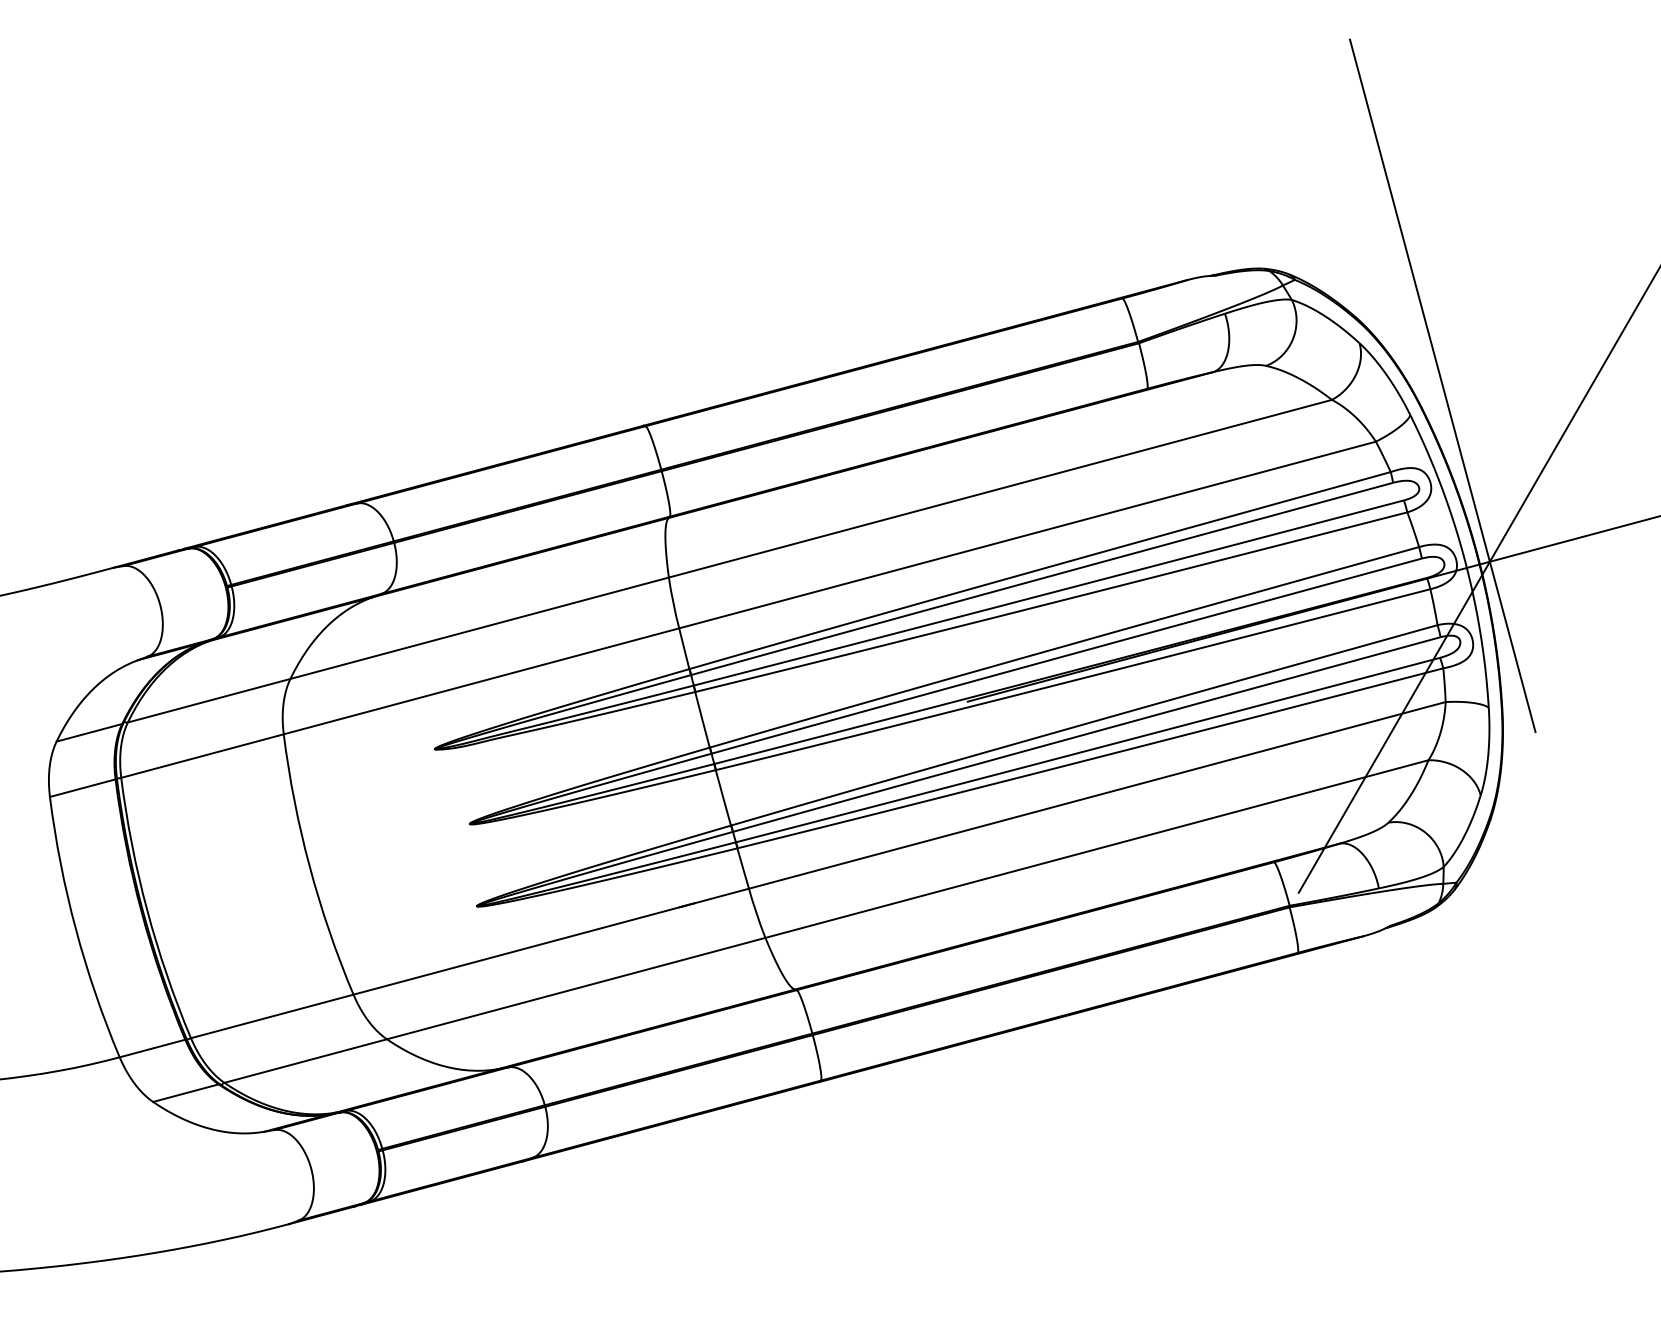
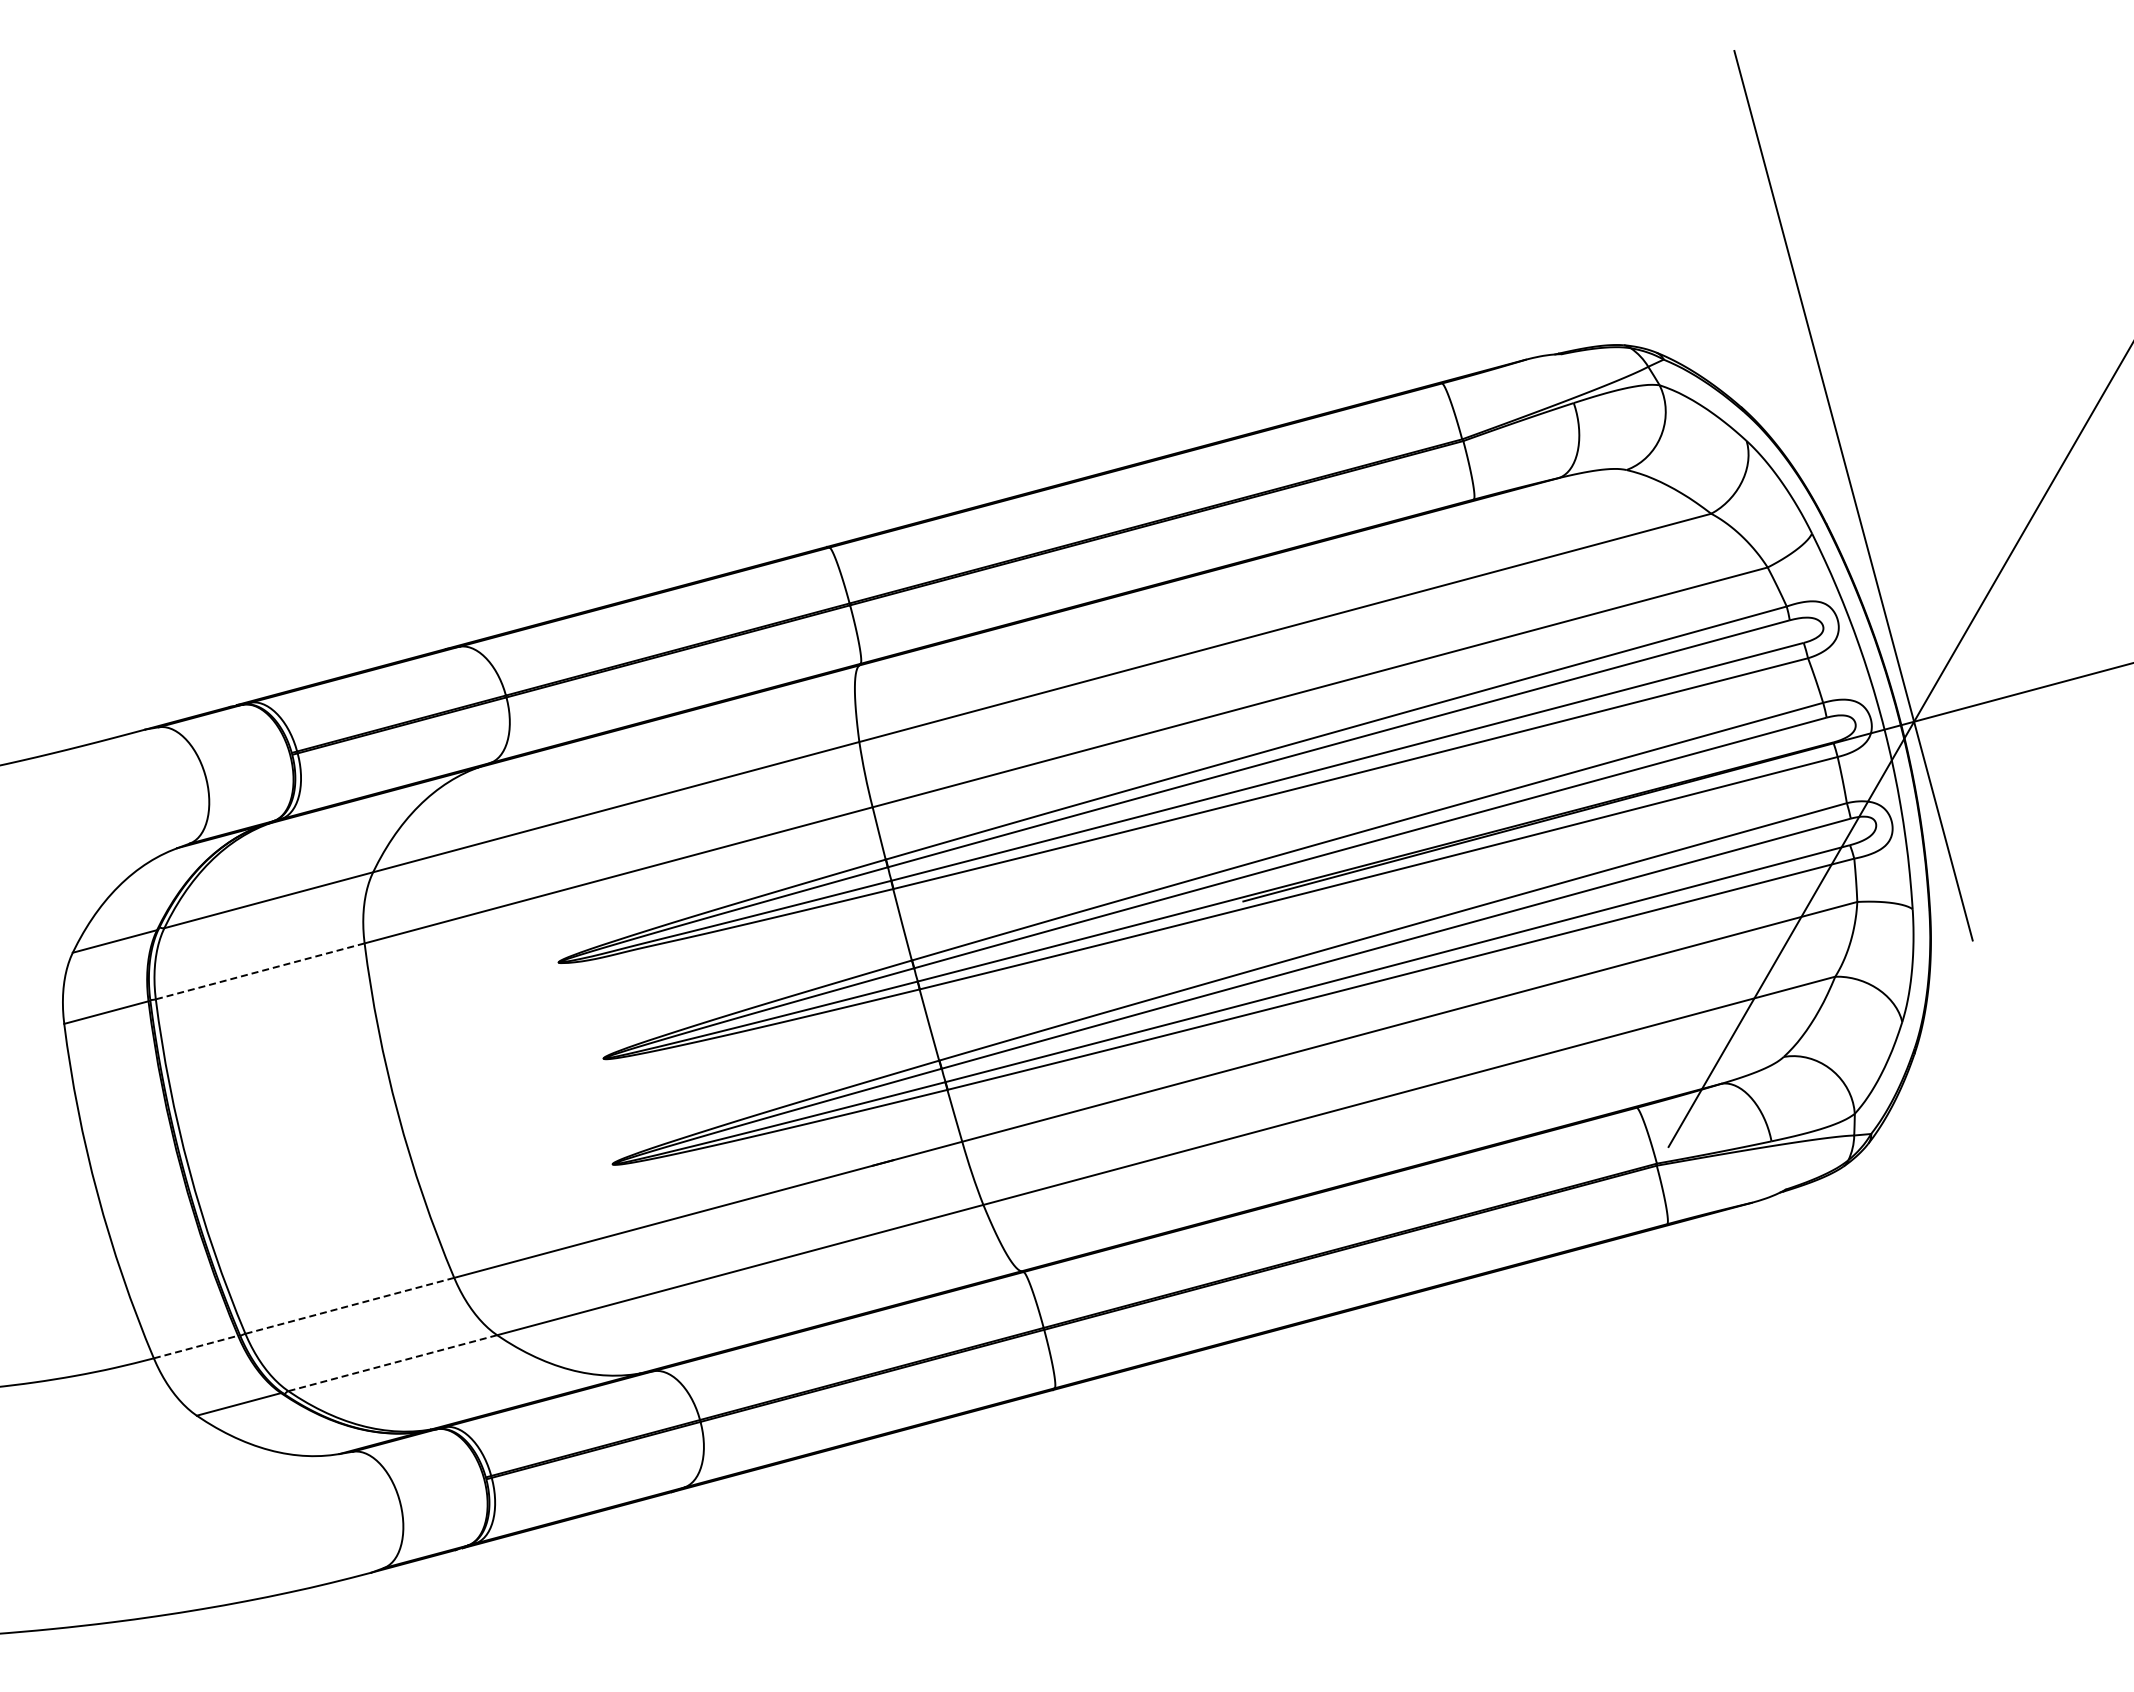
line: (201, 756) -> (259, 971), solid -> dashed
line: (271, 1016) -> (349, 1305), solid -> dashed
line: (152, 1048) -> (196, 1347), solid -> dashed
line: (305, 1061) -> (392, 1363), solid -> dashed

